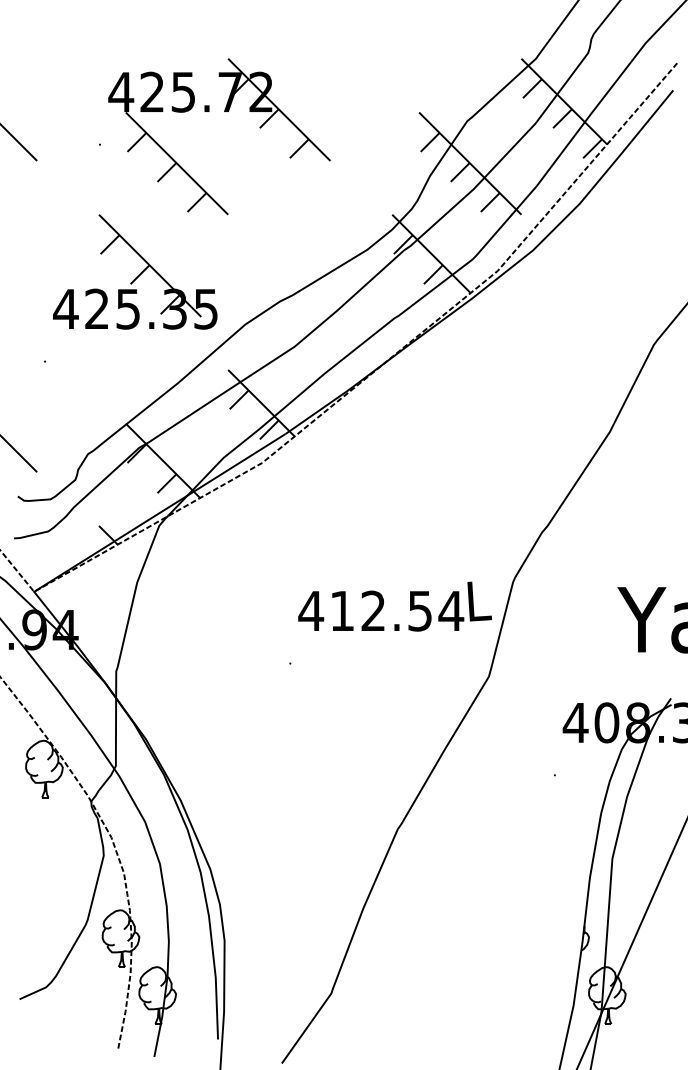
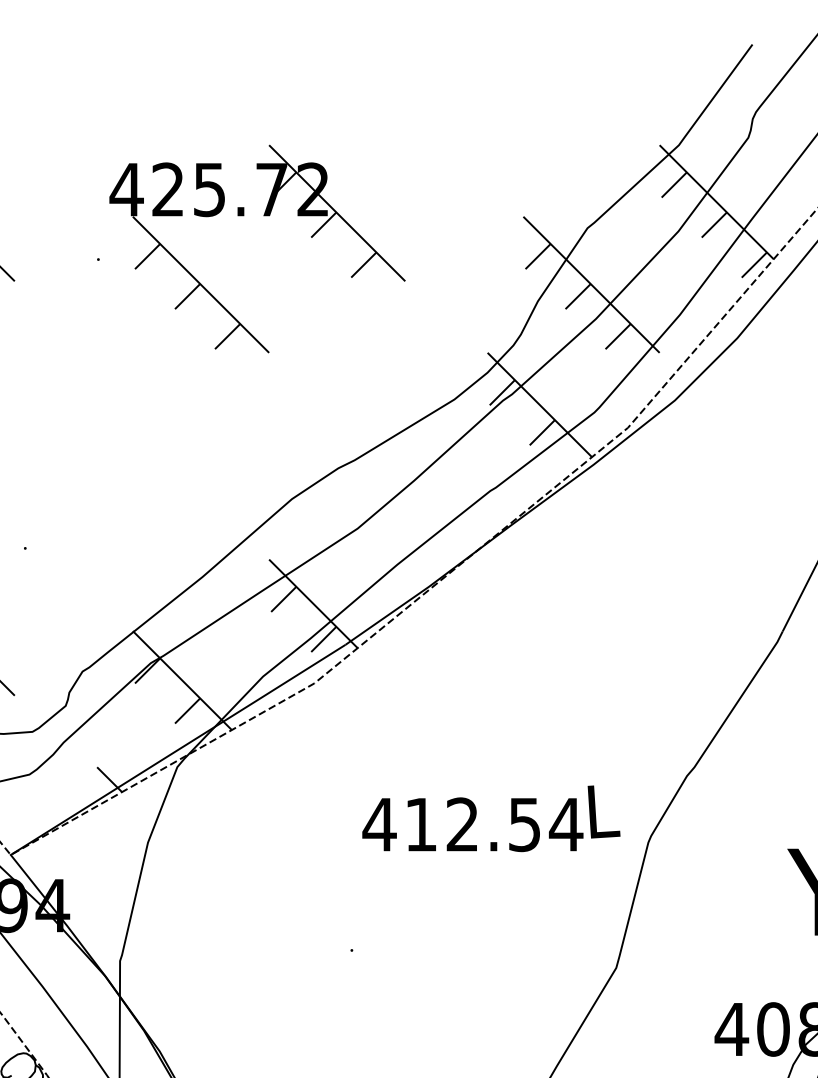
part: (135, 271) -> (145, 428), removed
text: (394, 606) -> (490, 818), moved

